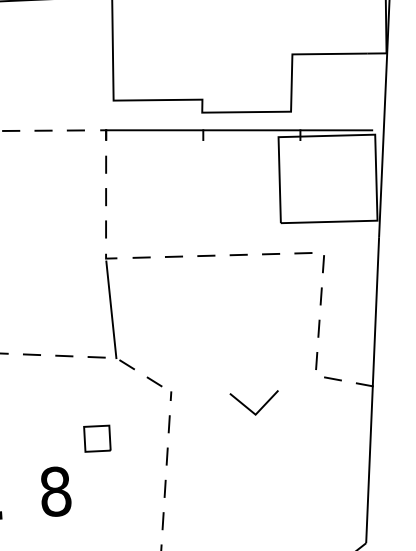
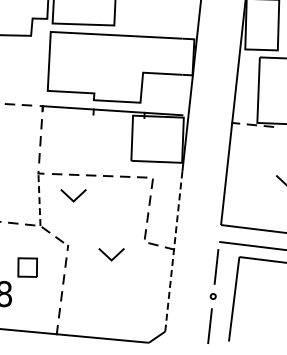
line: (169, 300) -> (70, 197), added
line: (111, 309) -> (39, 200), solid -> dashed
line: (372, 391) -> (173, 252), solid -> dashed
part: (96, 438) -> (27, 267), size x1.4

